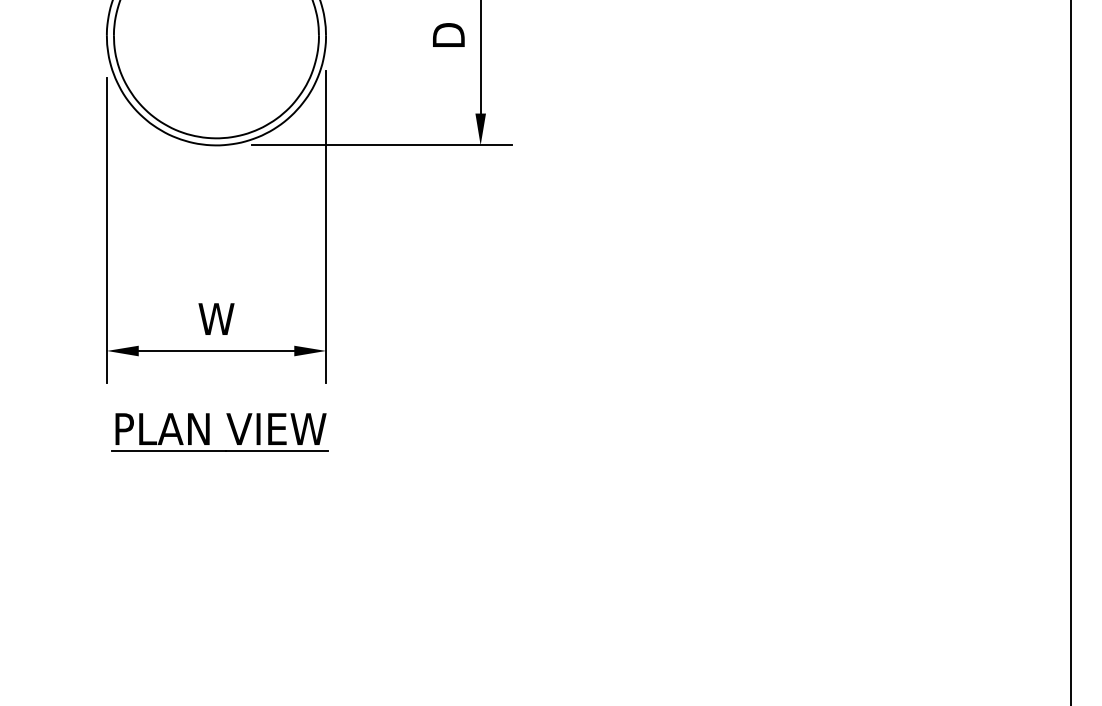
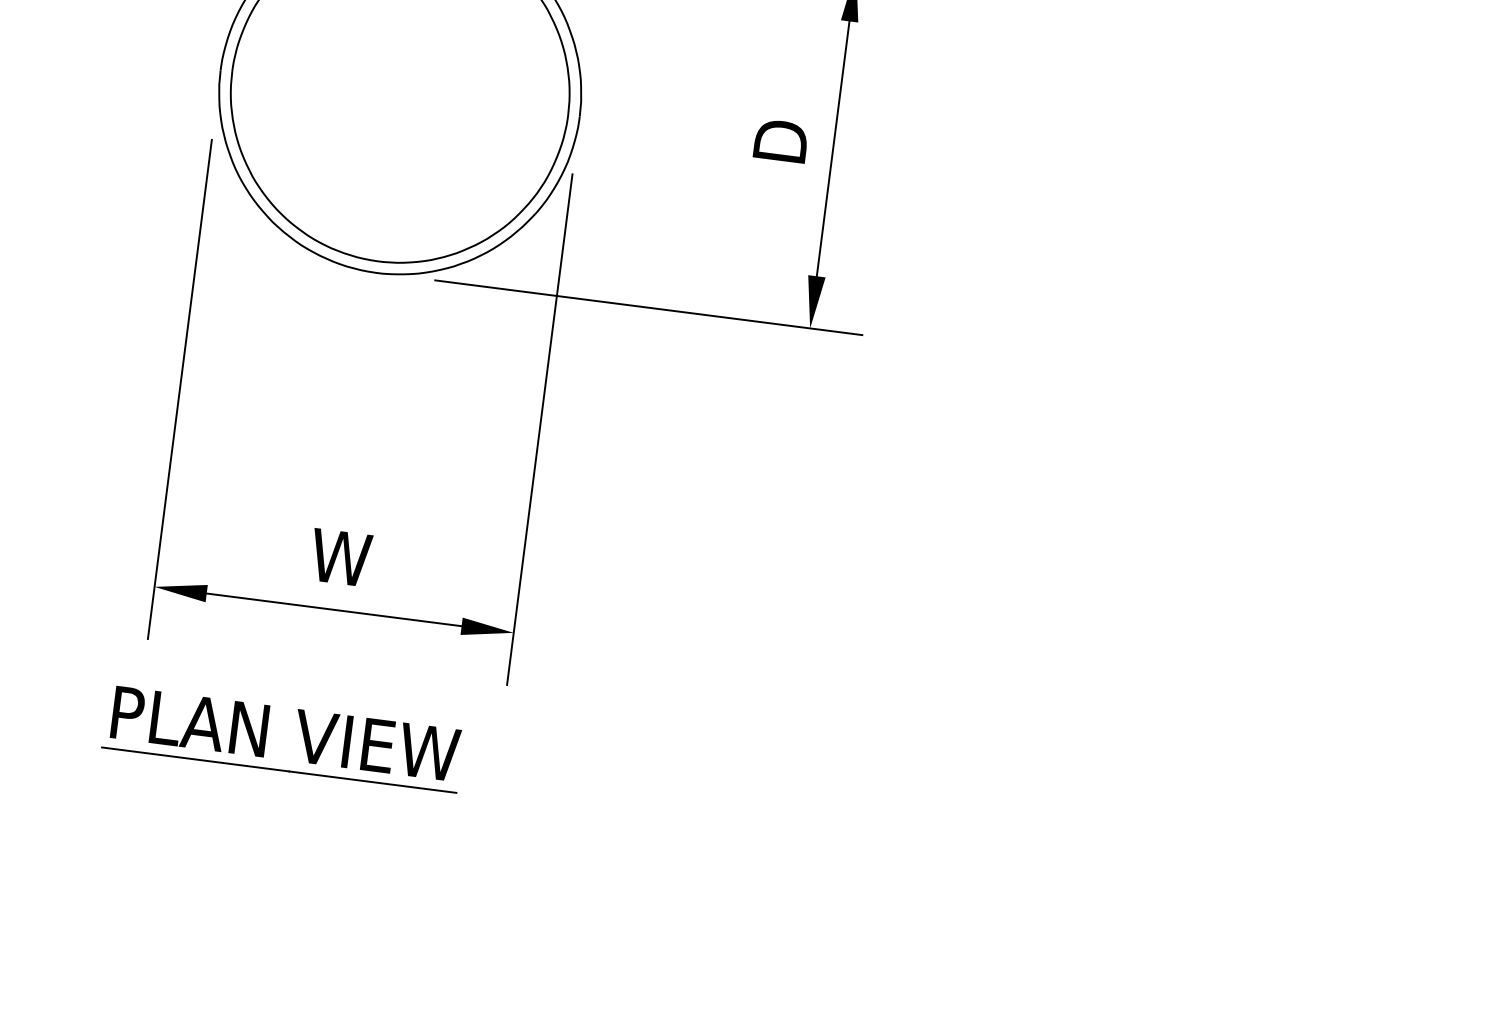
part: (209, 432) -> (266, 736), moved

